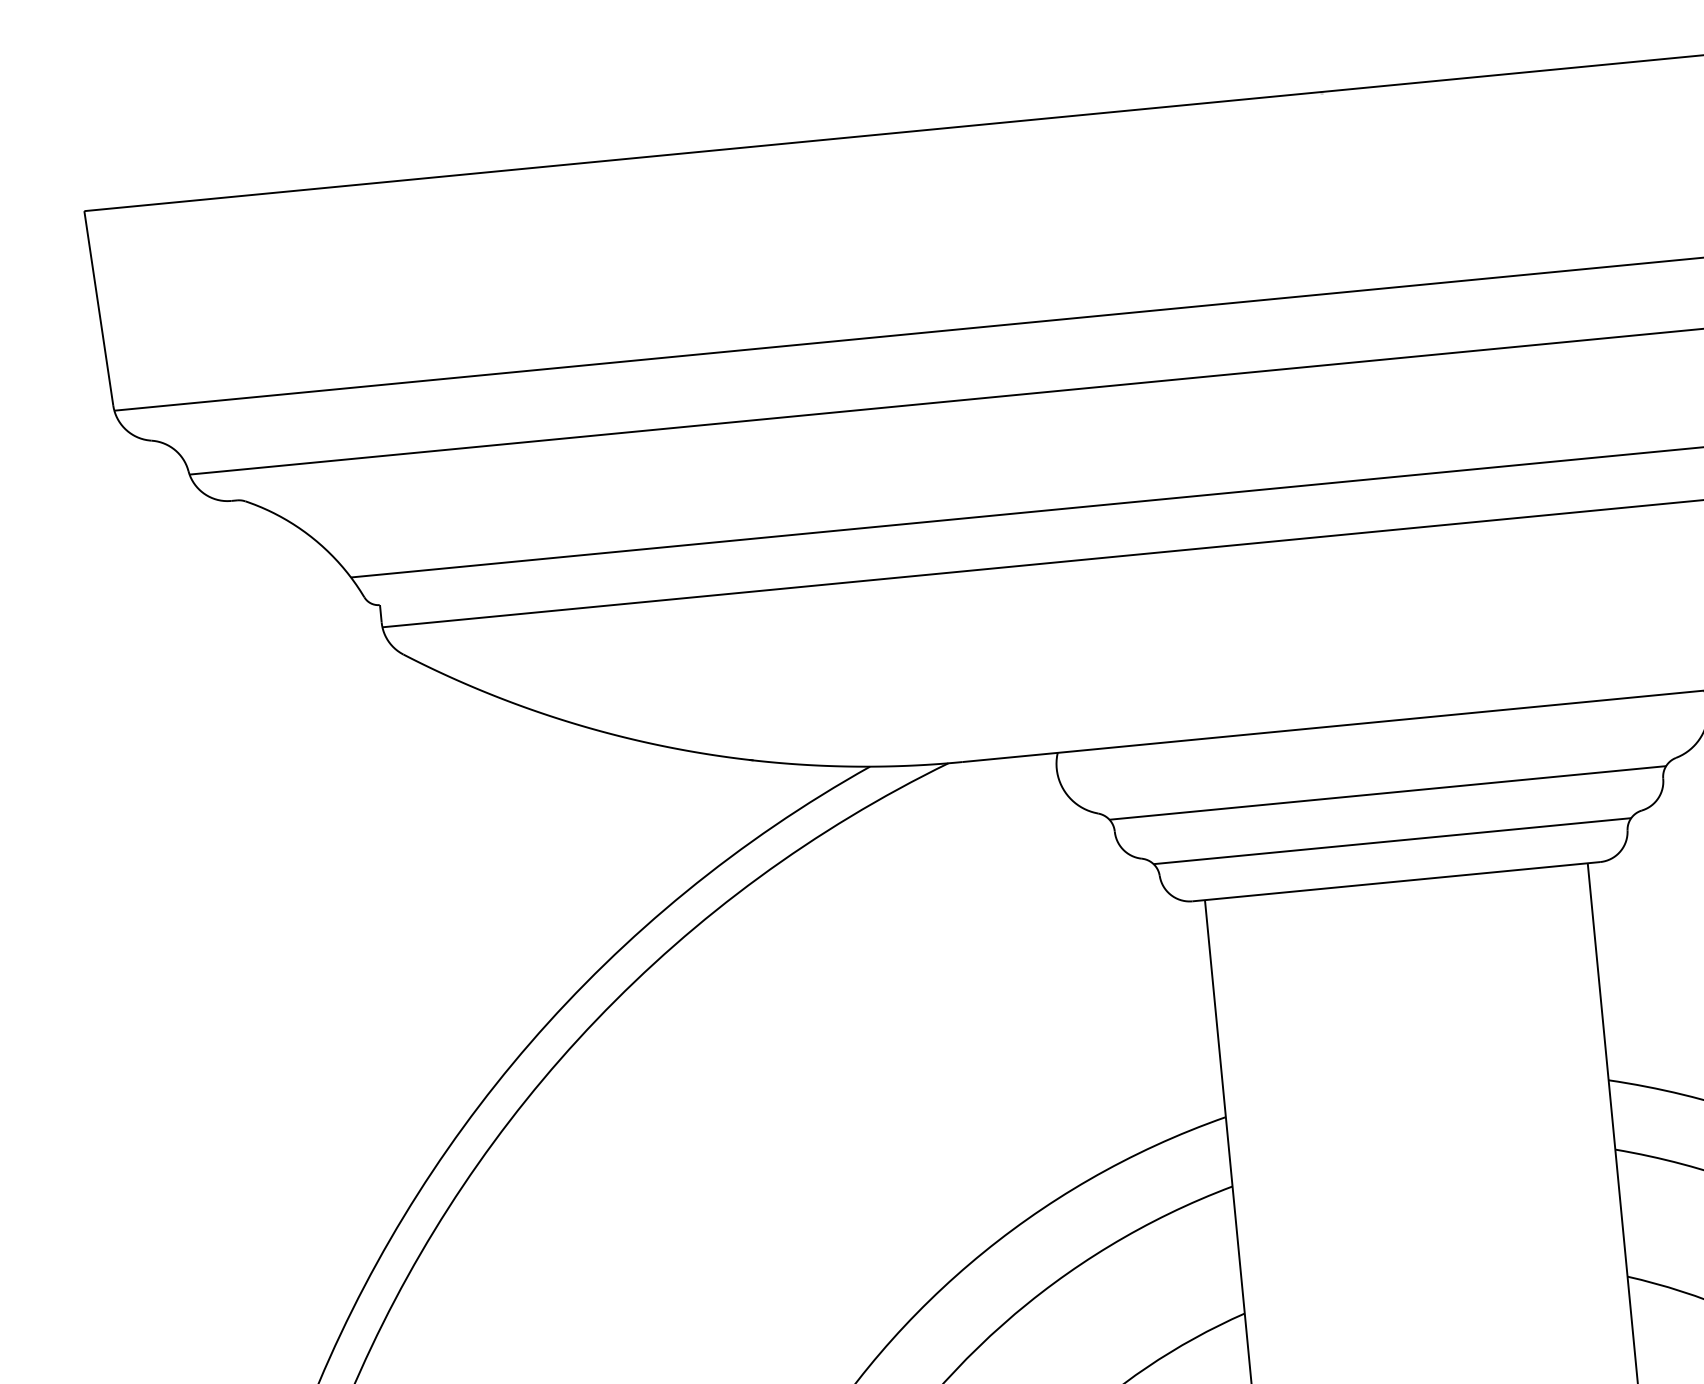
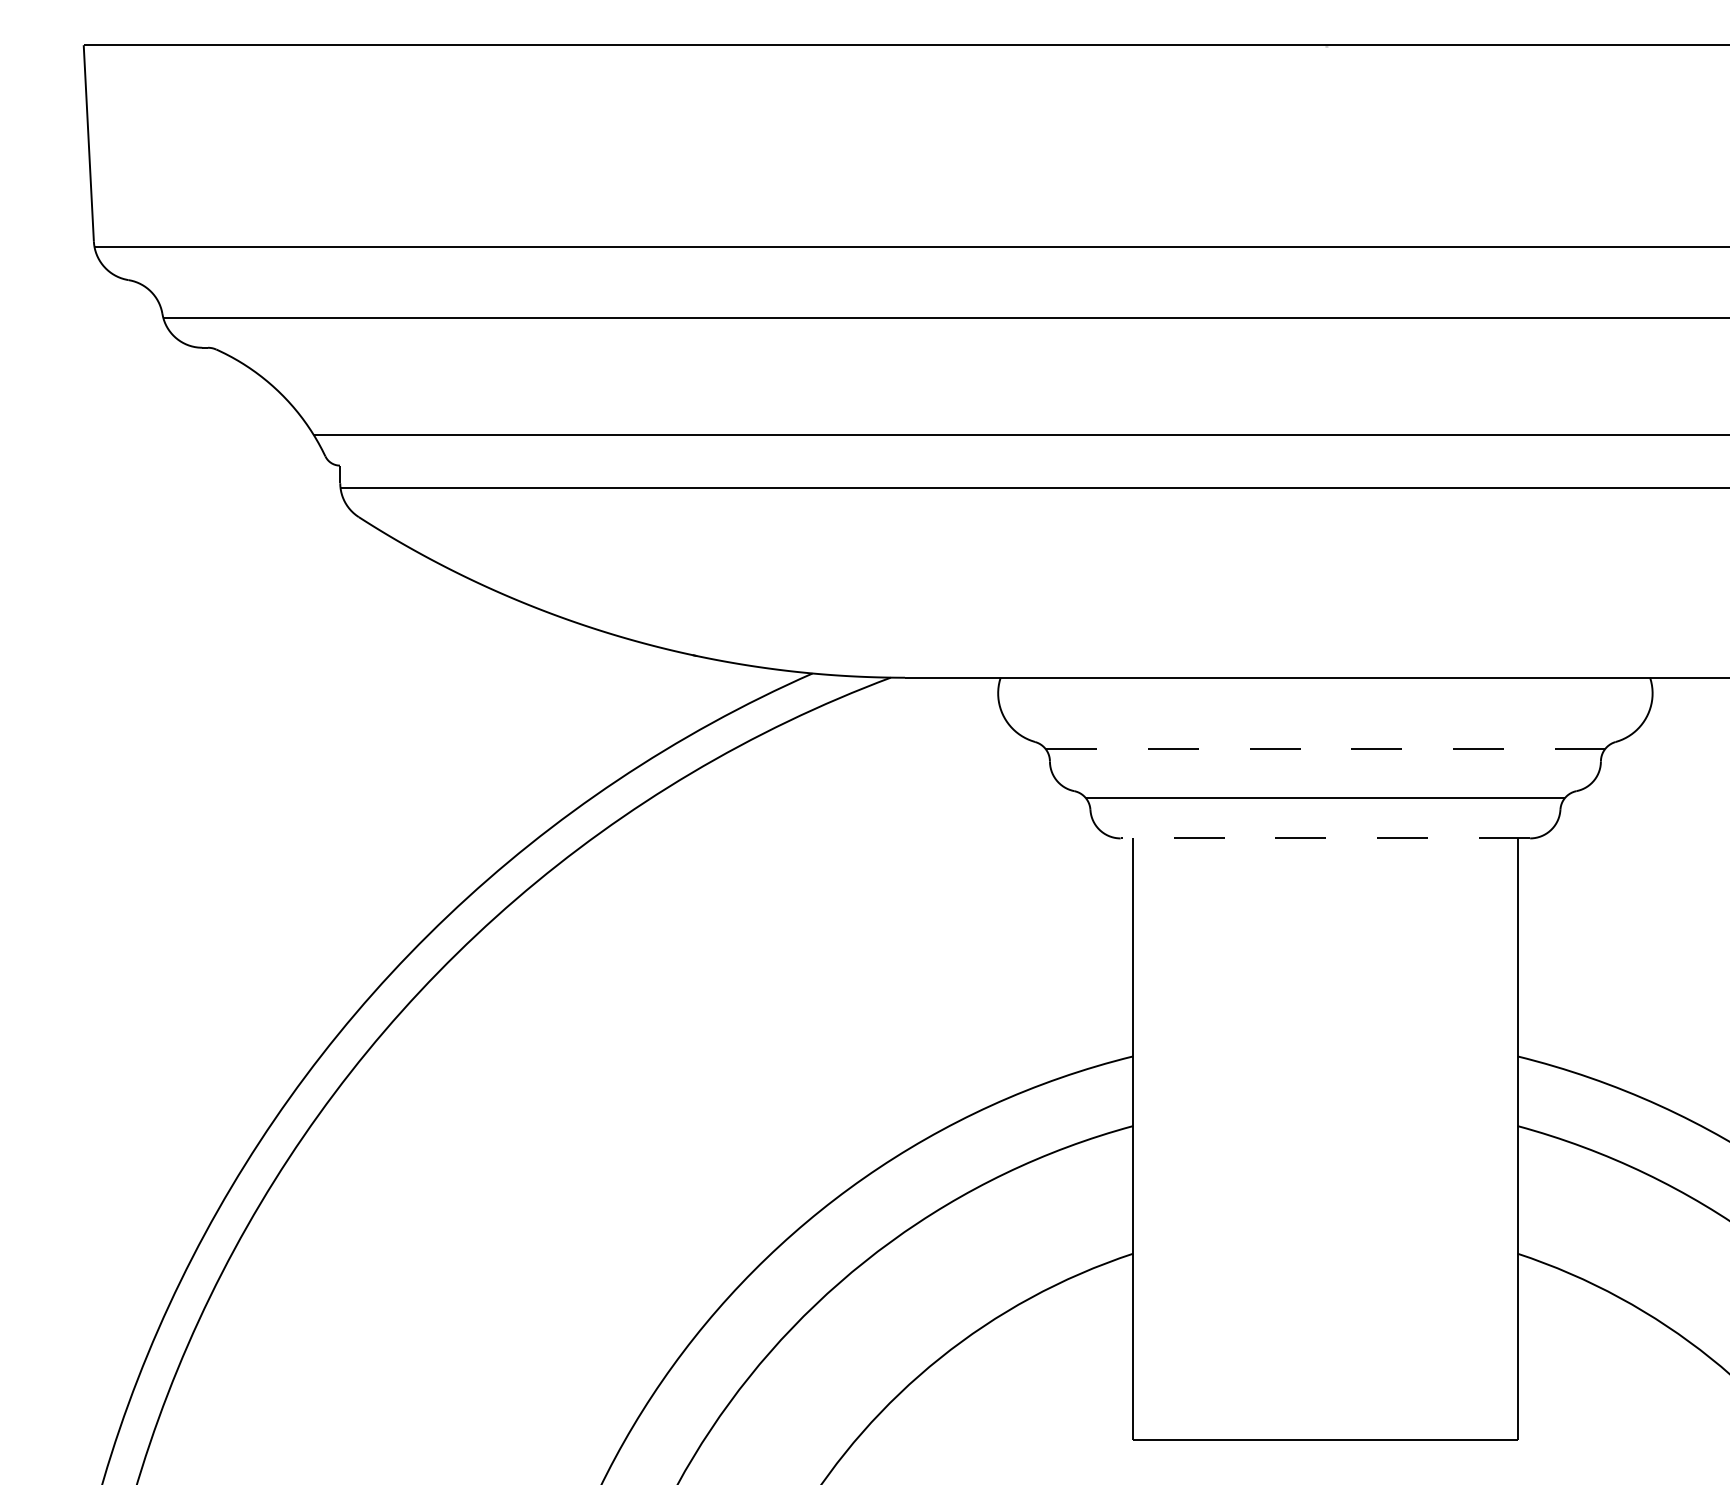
line: (1387, 793) -> (1325, 749), solid -> dashed
line: (1396, 881) -> (1325, 838), solid -> dashed

